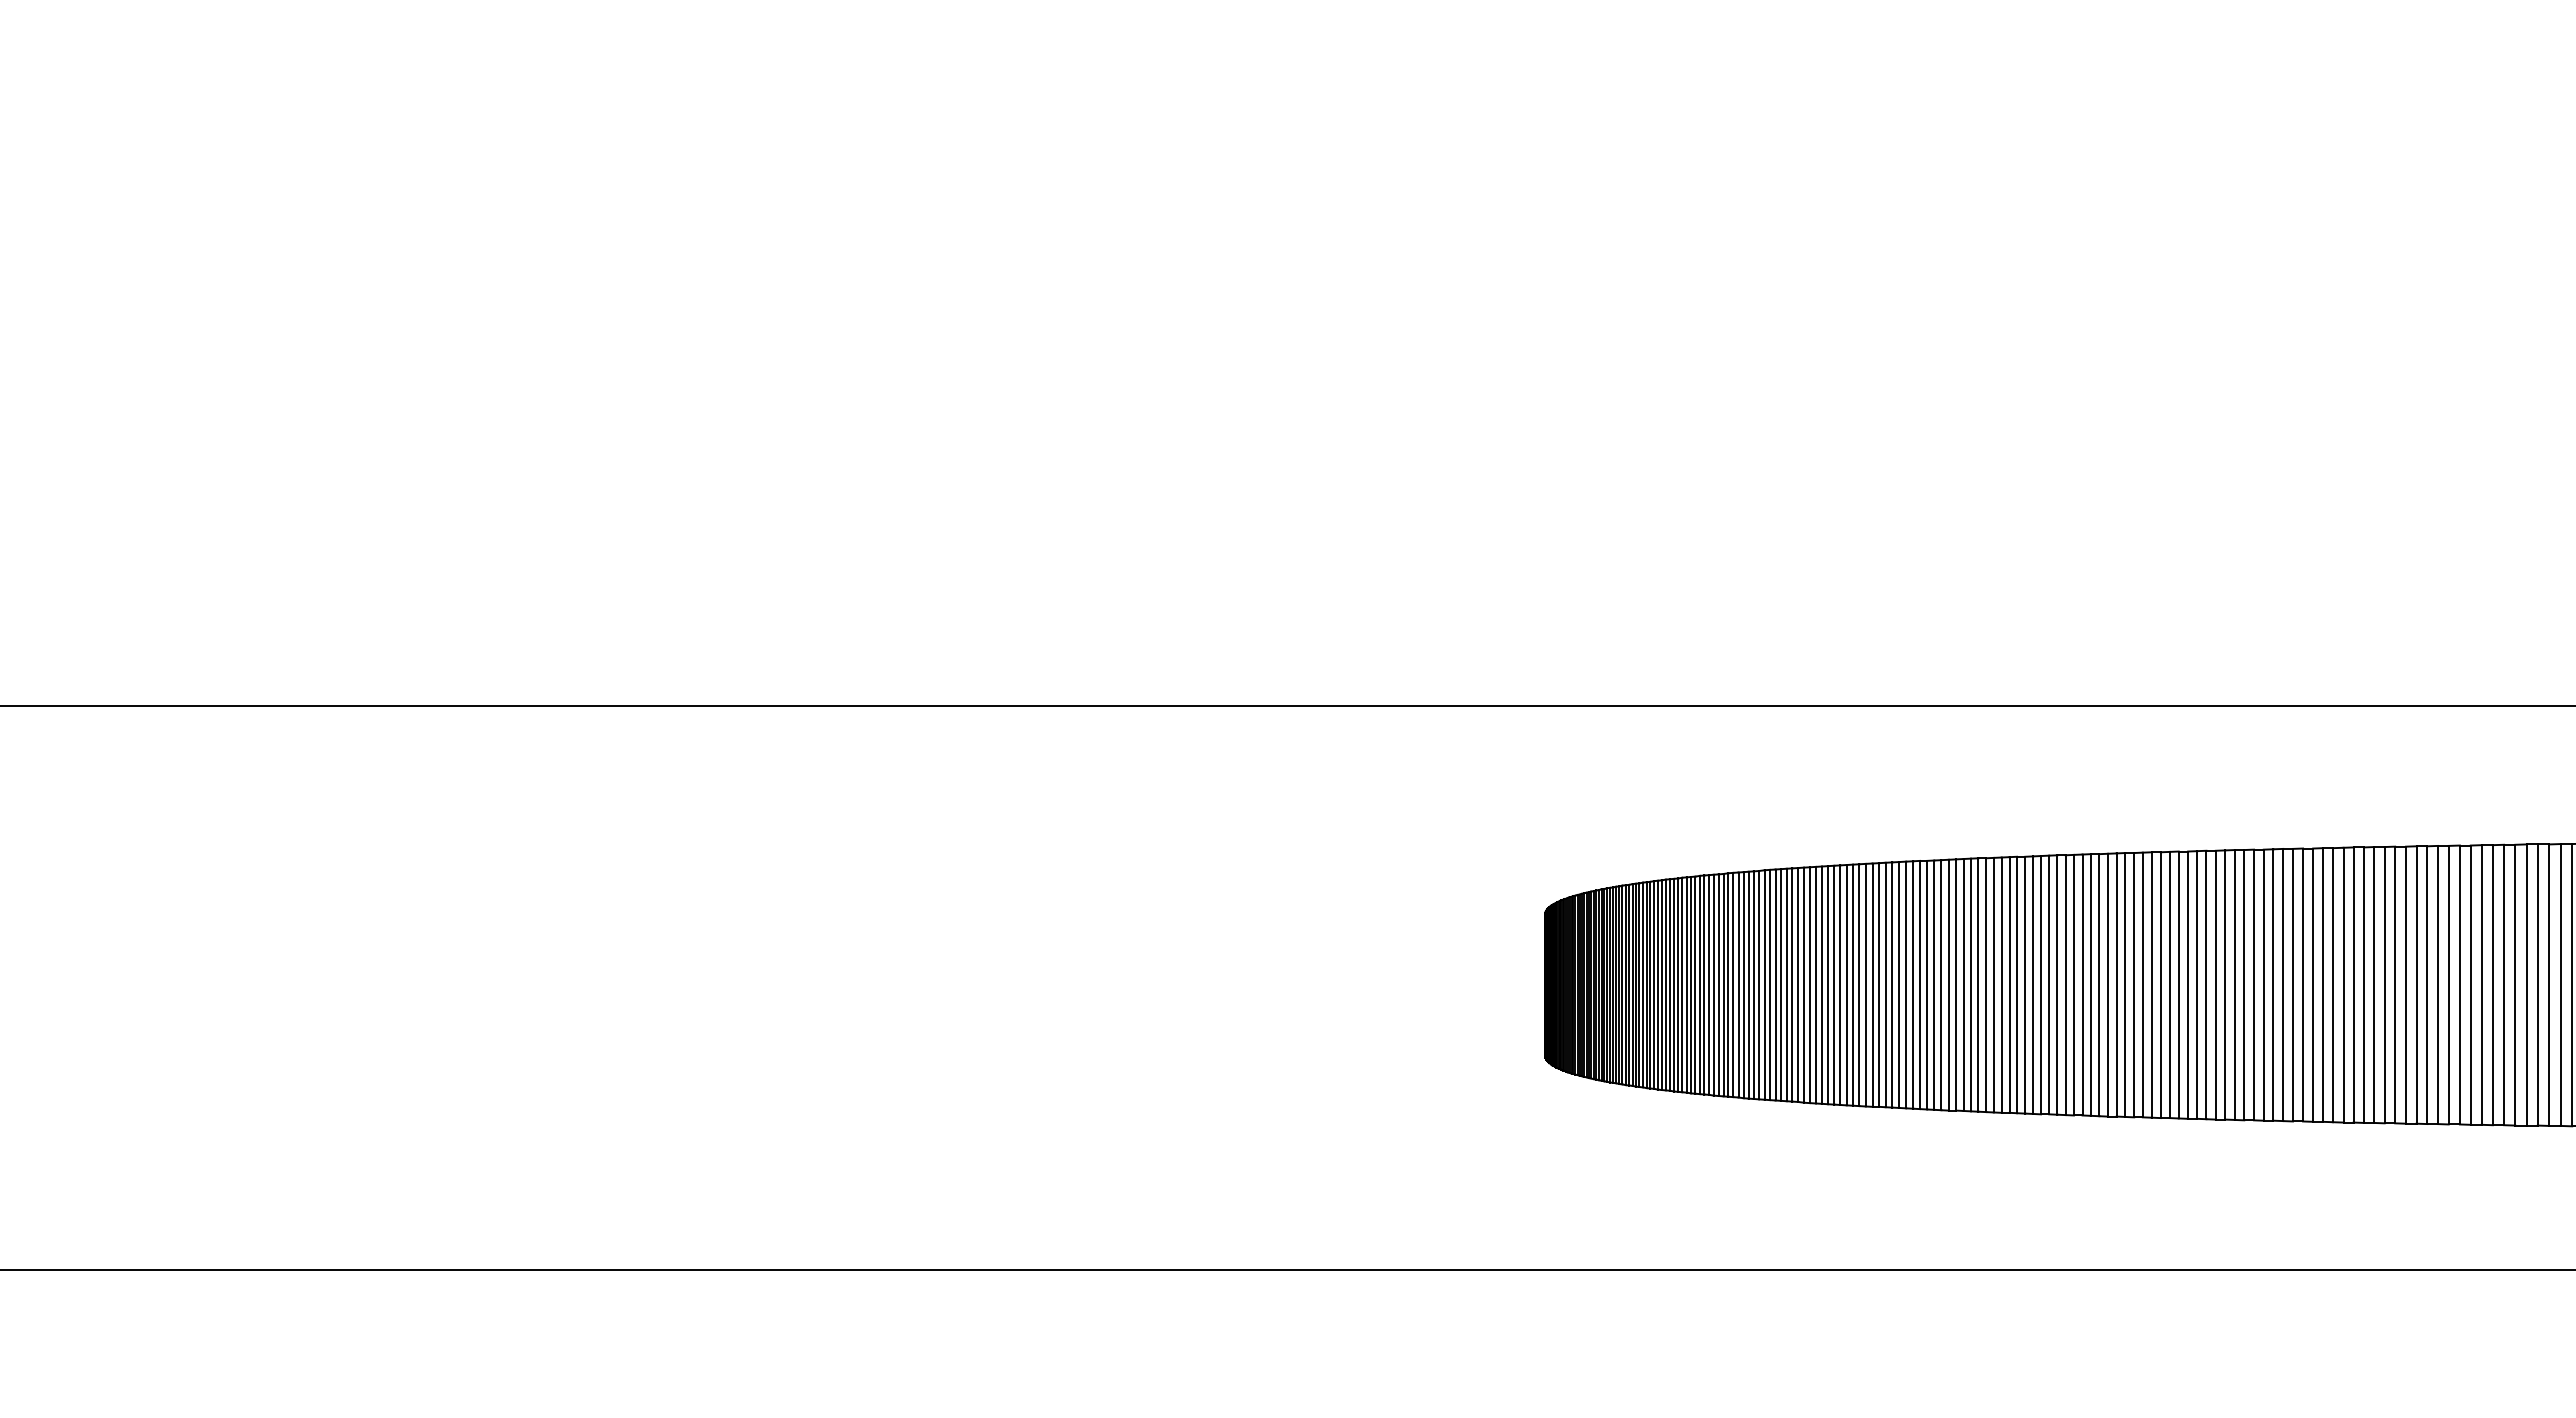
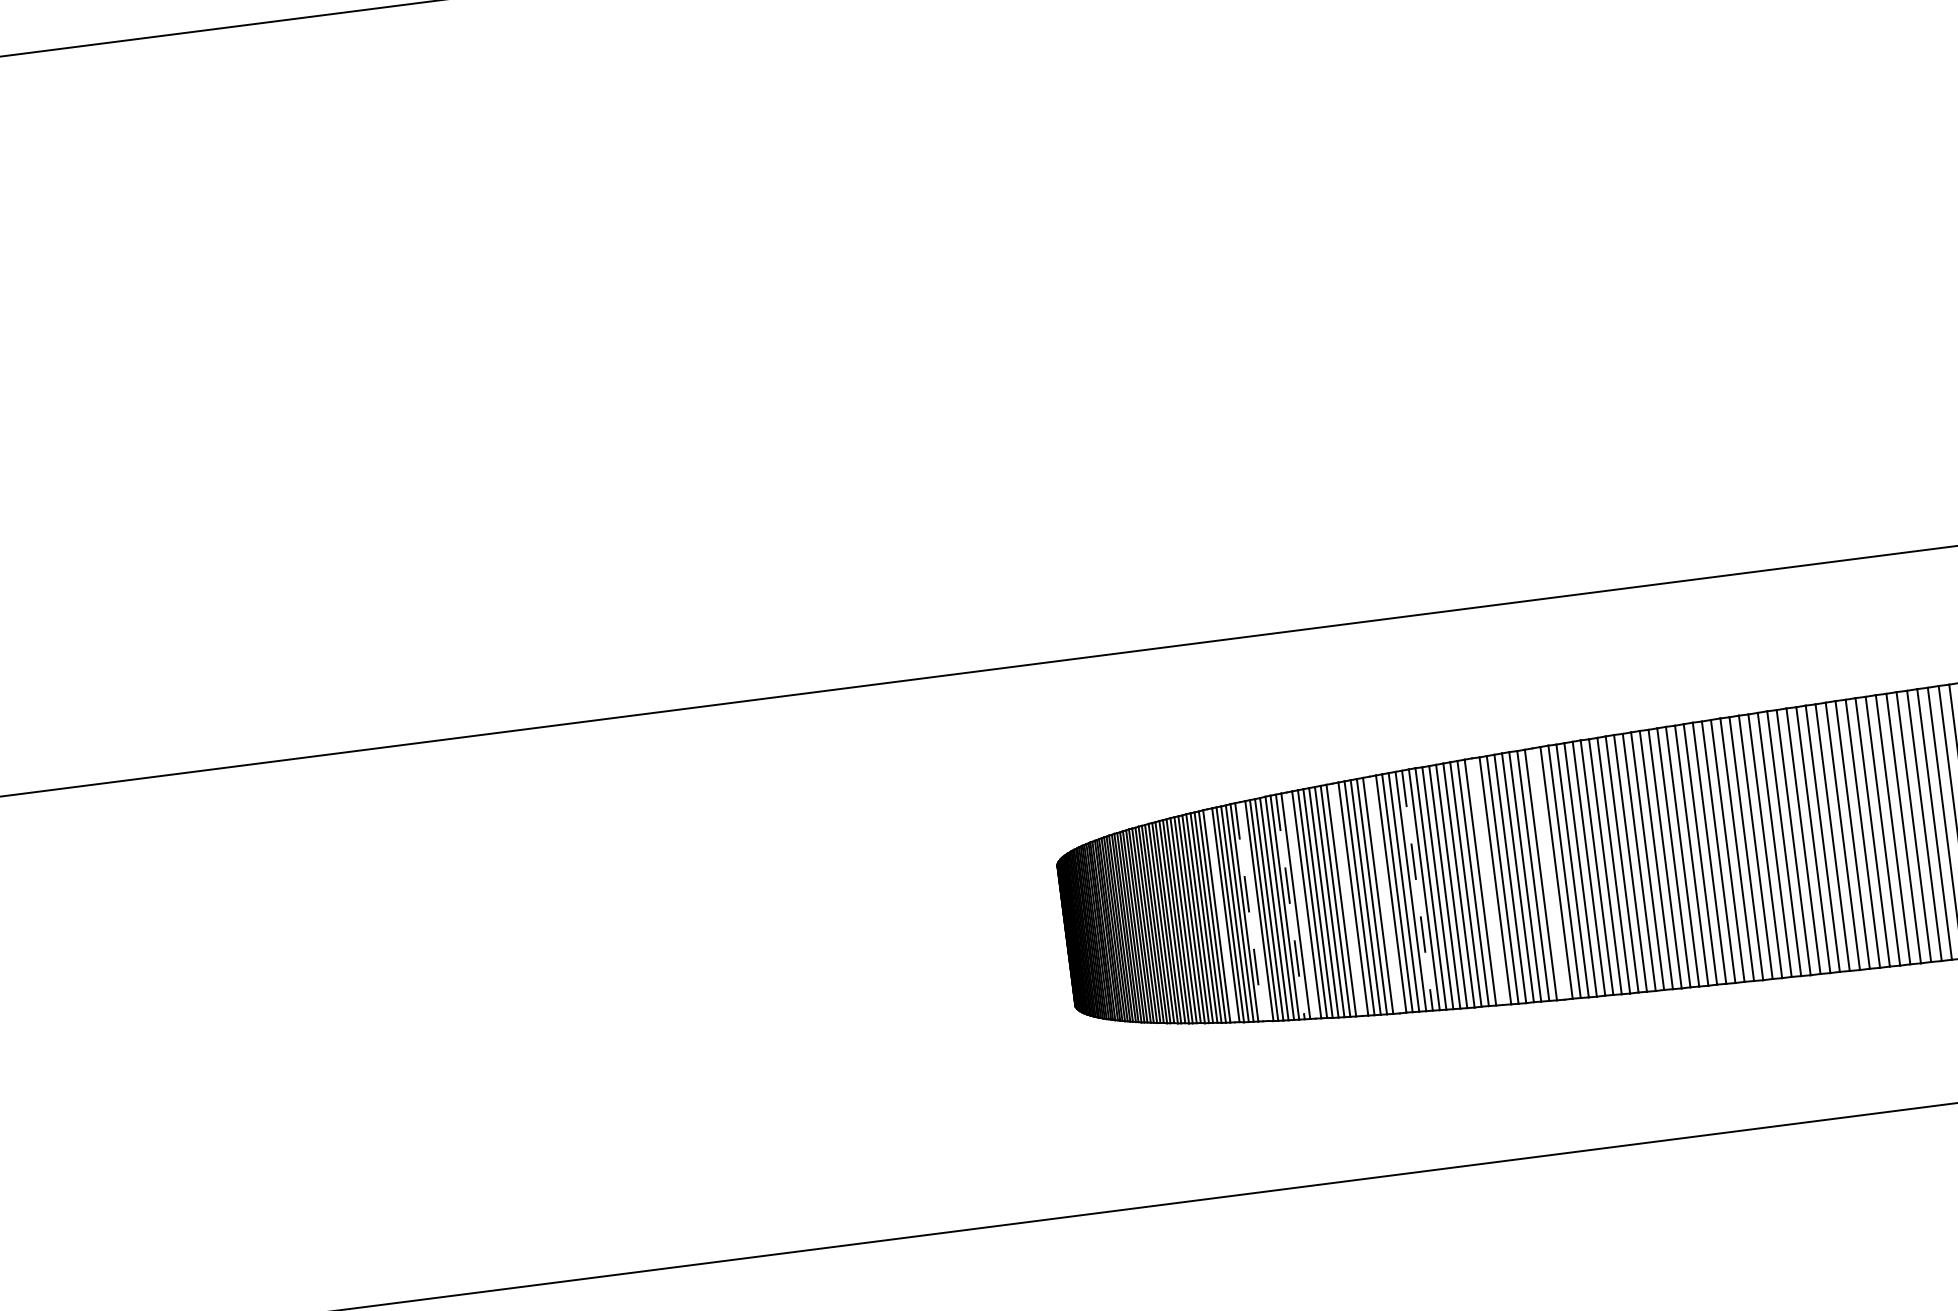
line: (1704, 984) -> (1221, 915), removed
line: (1738, 984) -> (1254, 911), removed
line: (1786, 984) -> (1300, 905), removed
line: (1834, 984) -> (1347, 899), removed
line: (1872, 984) -> (1384, 894), removed
line: (1978, 984) -> (1487, 881), removed
line: (1733, 985) -> (1249, 912), solid -> dashed
line: (1775, 985) -> (1290, 907), solid -> dashed
line: (1906, 985) -> (1417, 891), solid -> dashed
line: (2041, 985) -> (1549, 874), removed

